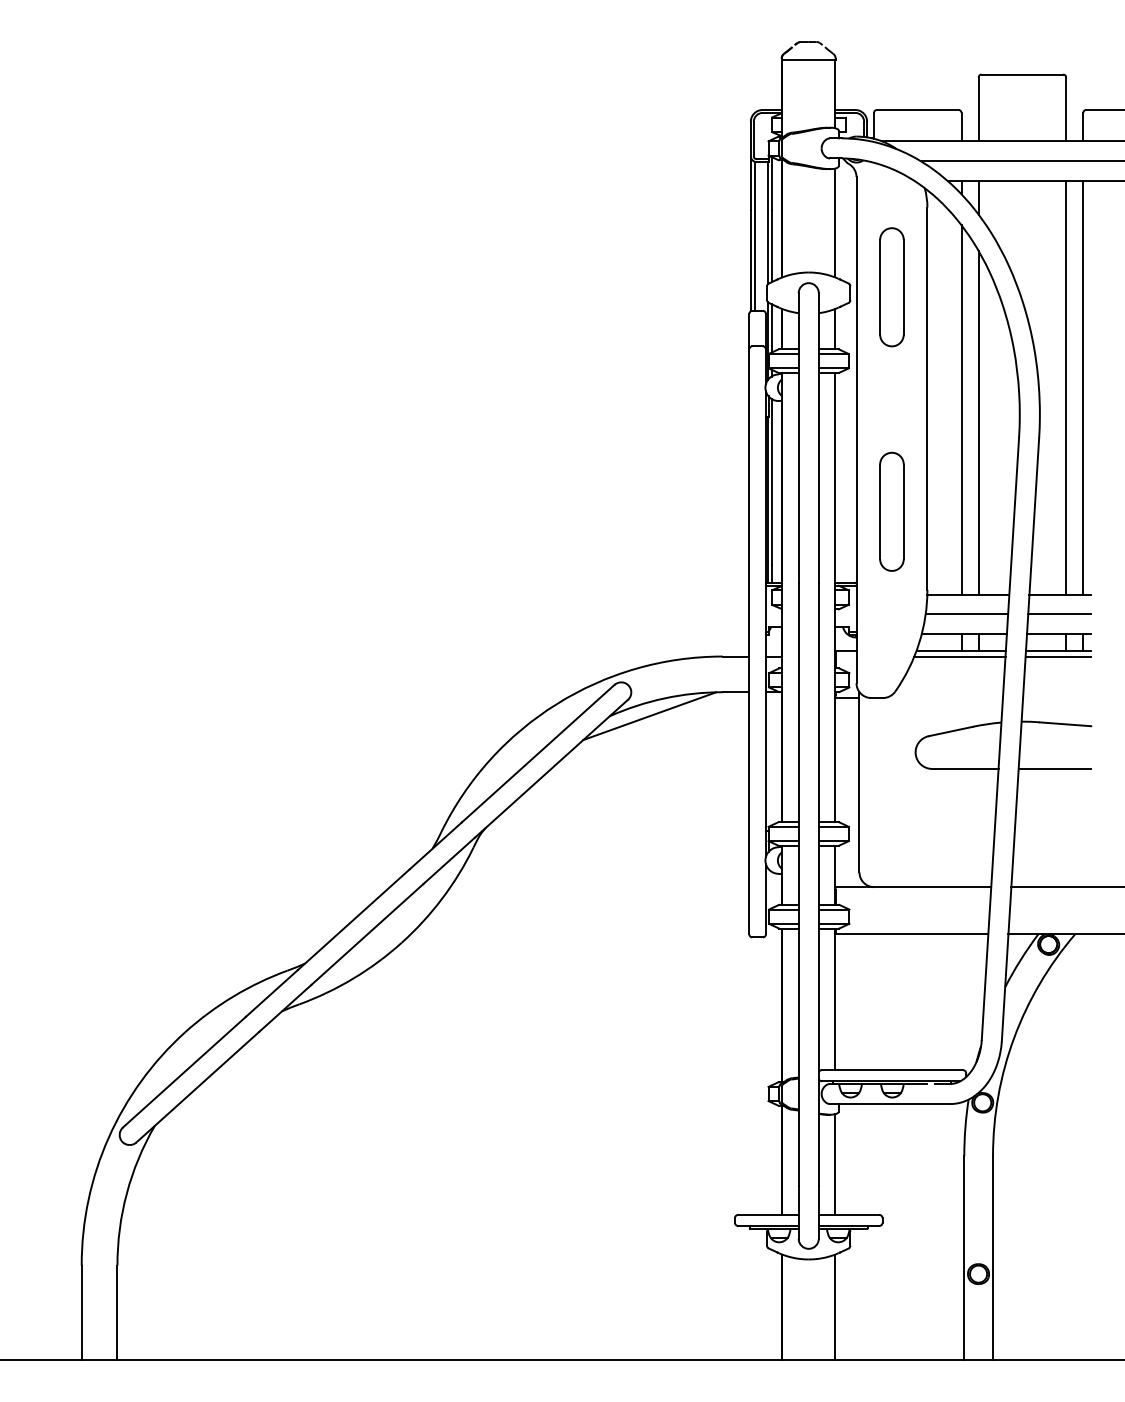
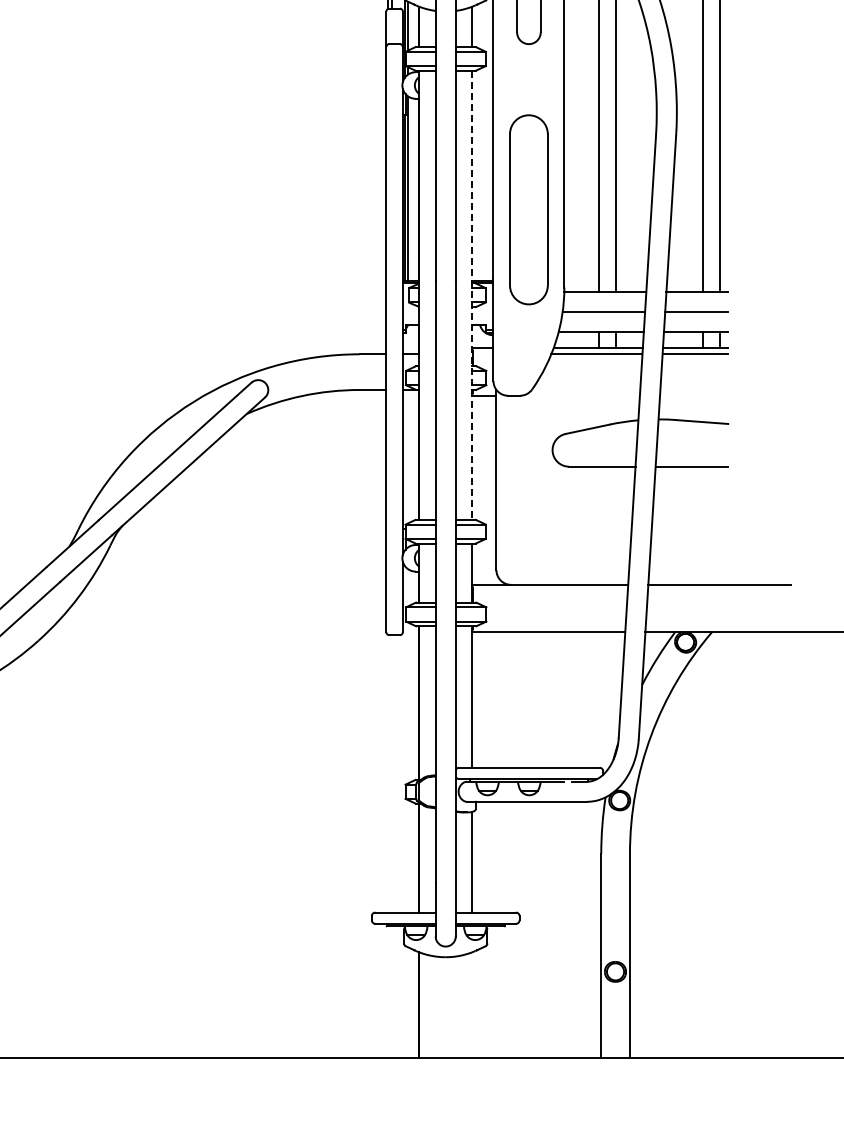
part: (891, 511) -> (528, 209), size x1.6
line: (835, 597) -> (472, 295), solid -> dashed
line: (649, 716) -> (286, 414), removed
line: (835, 1306) -> (472, 1004), removed

